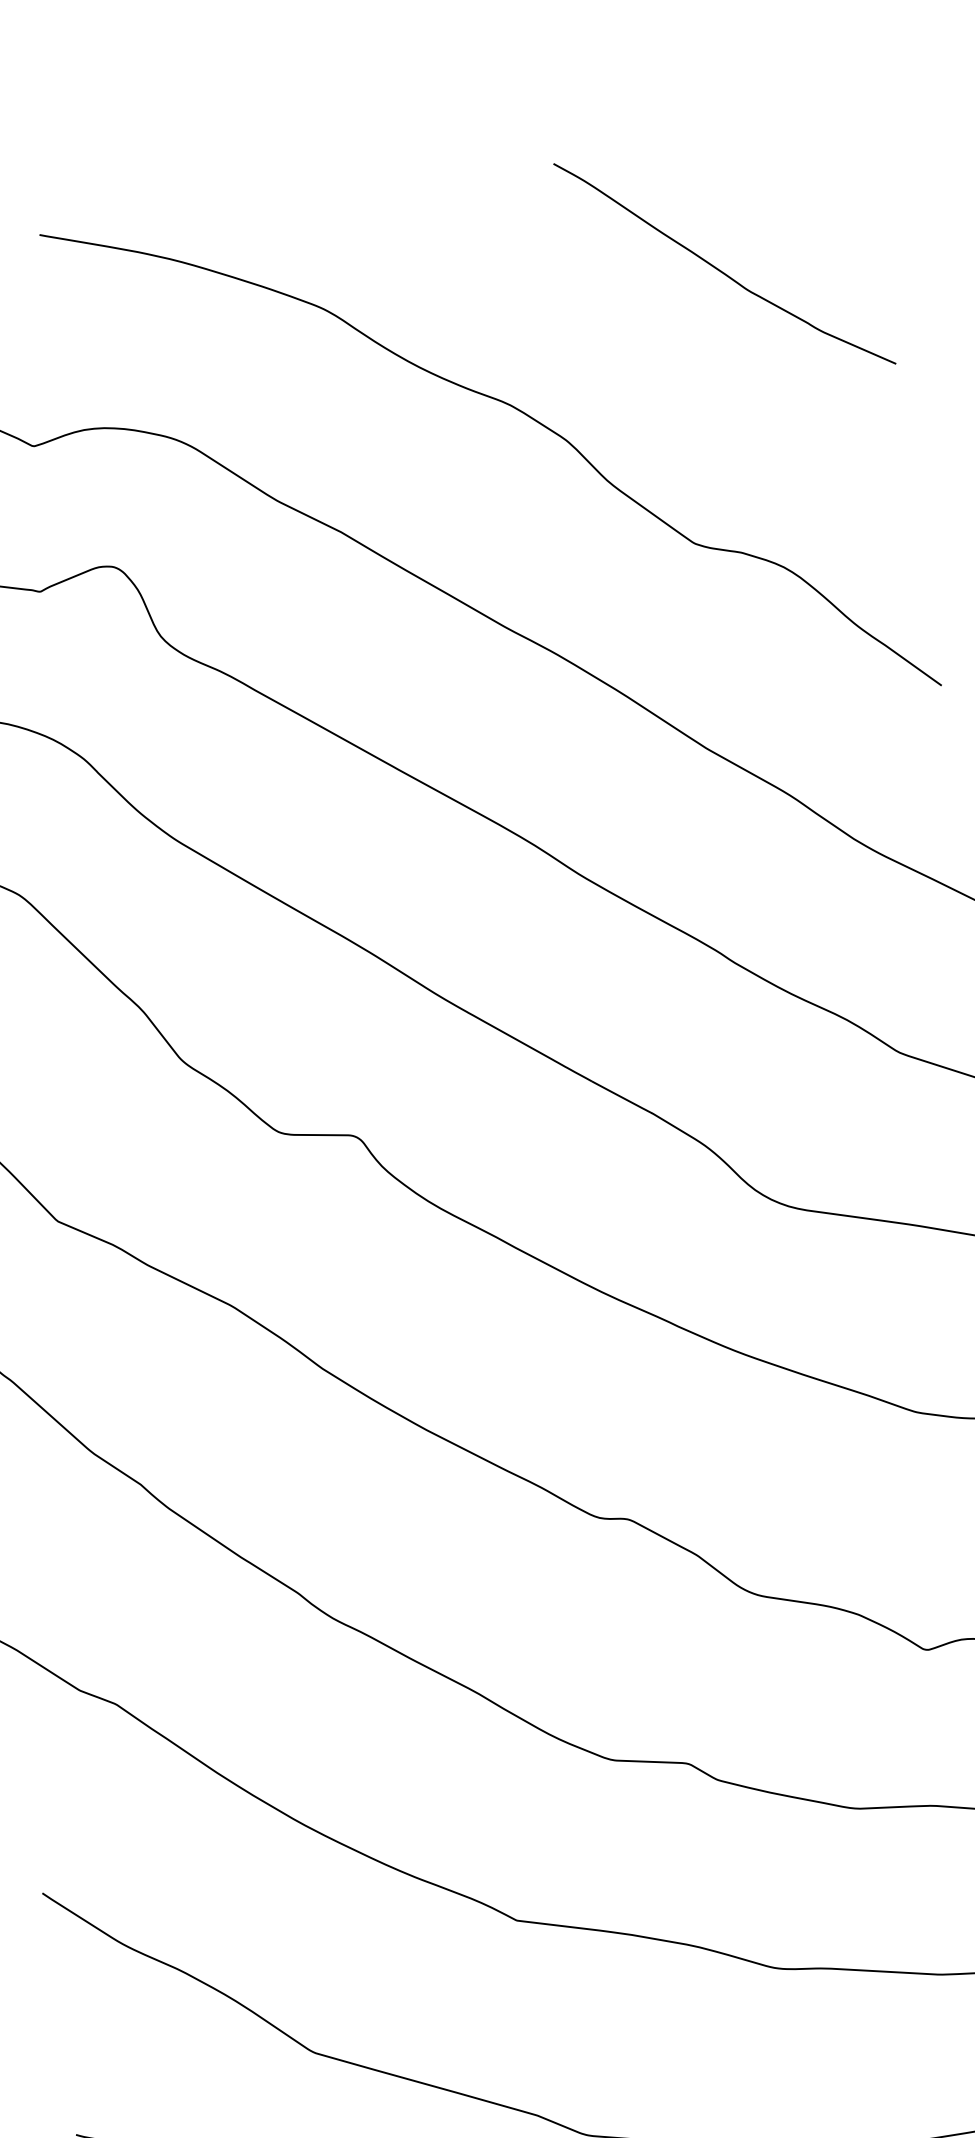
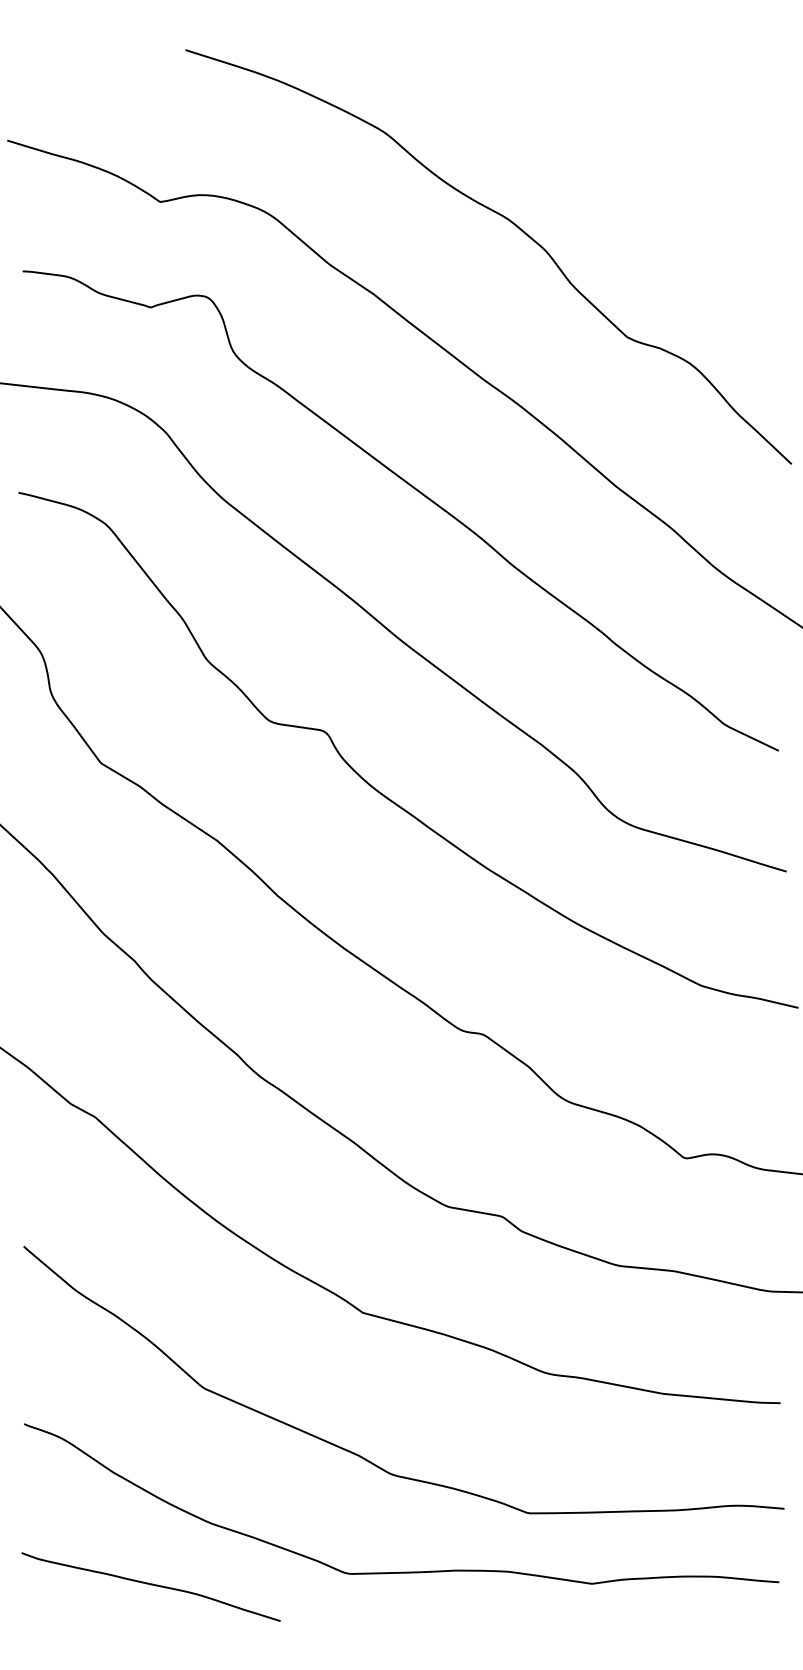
curve: (719, 268) -> (672, 141), removed

